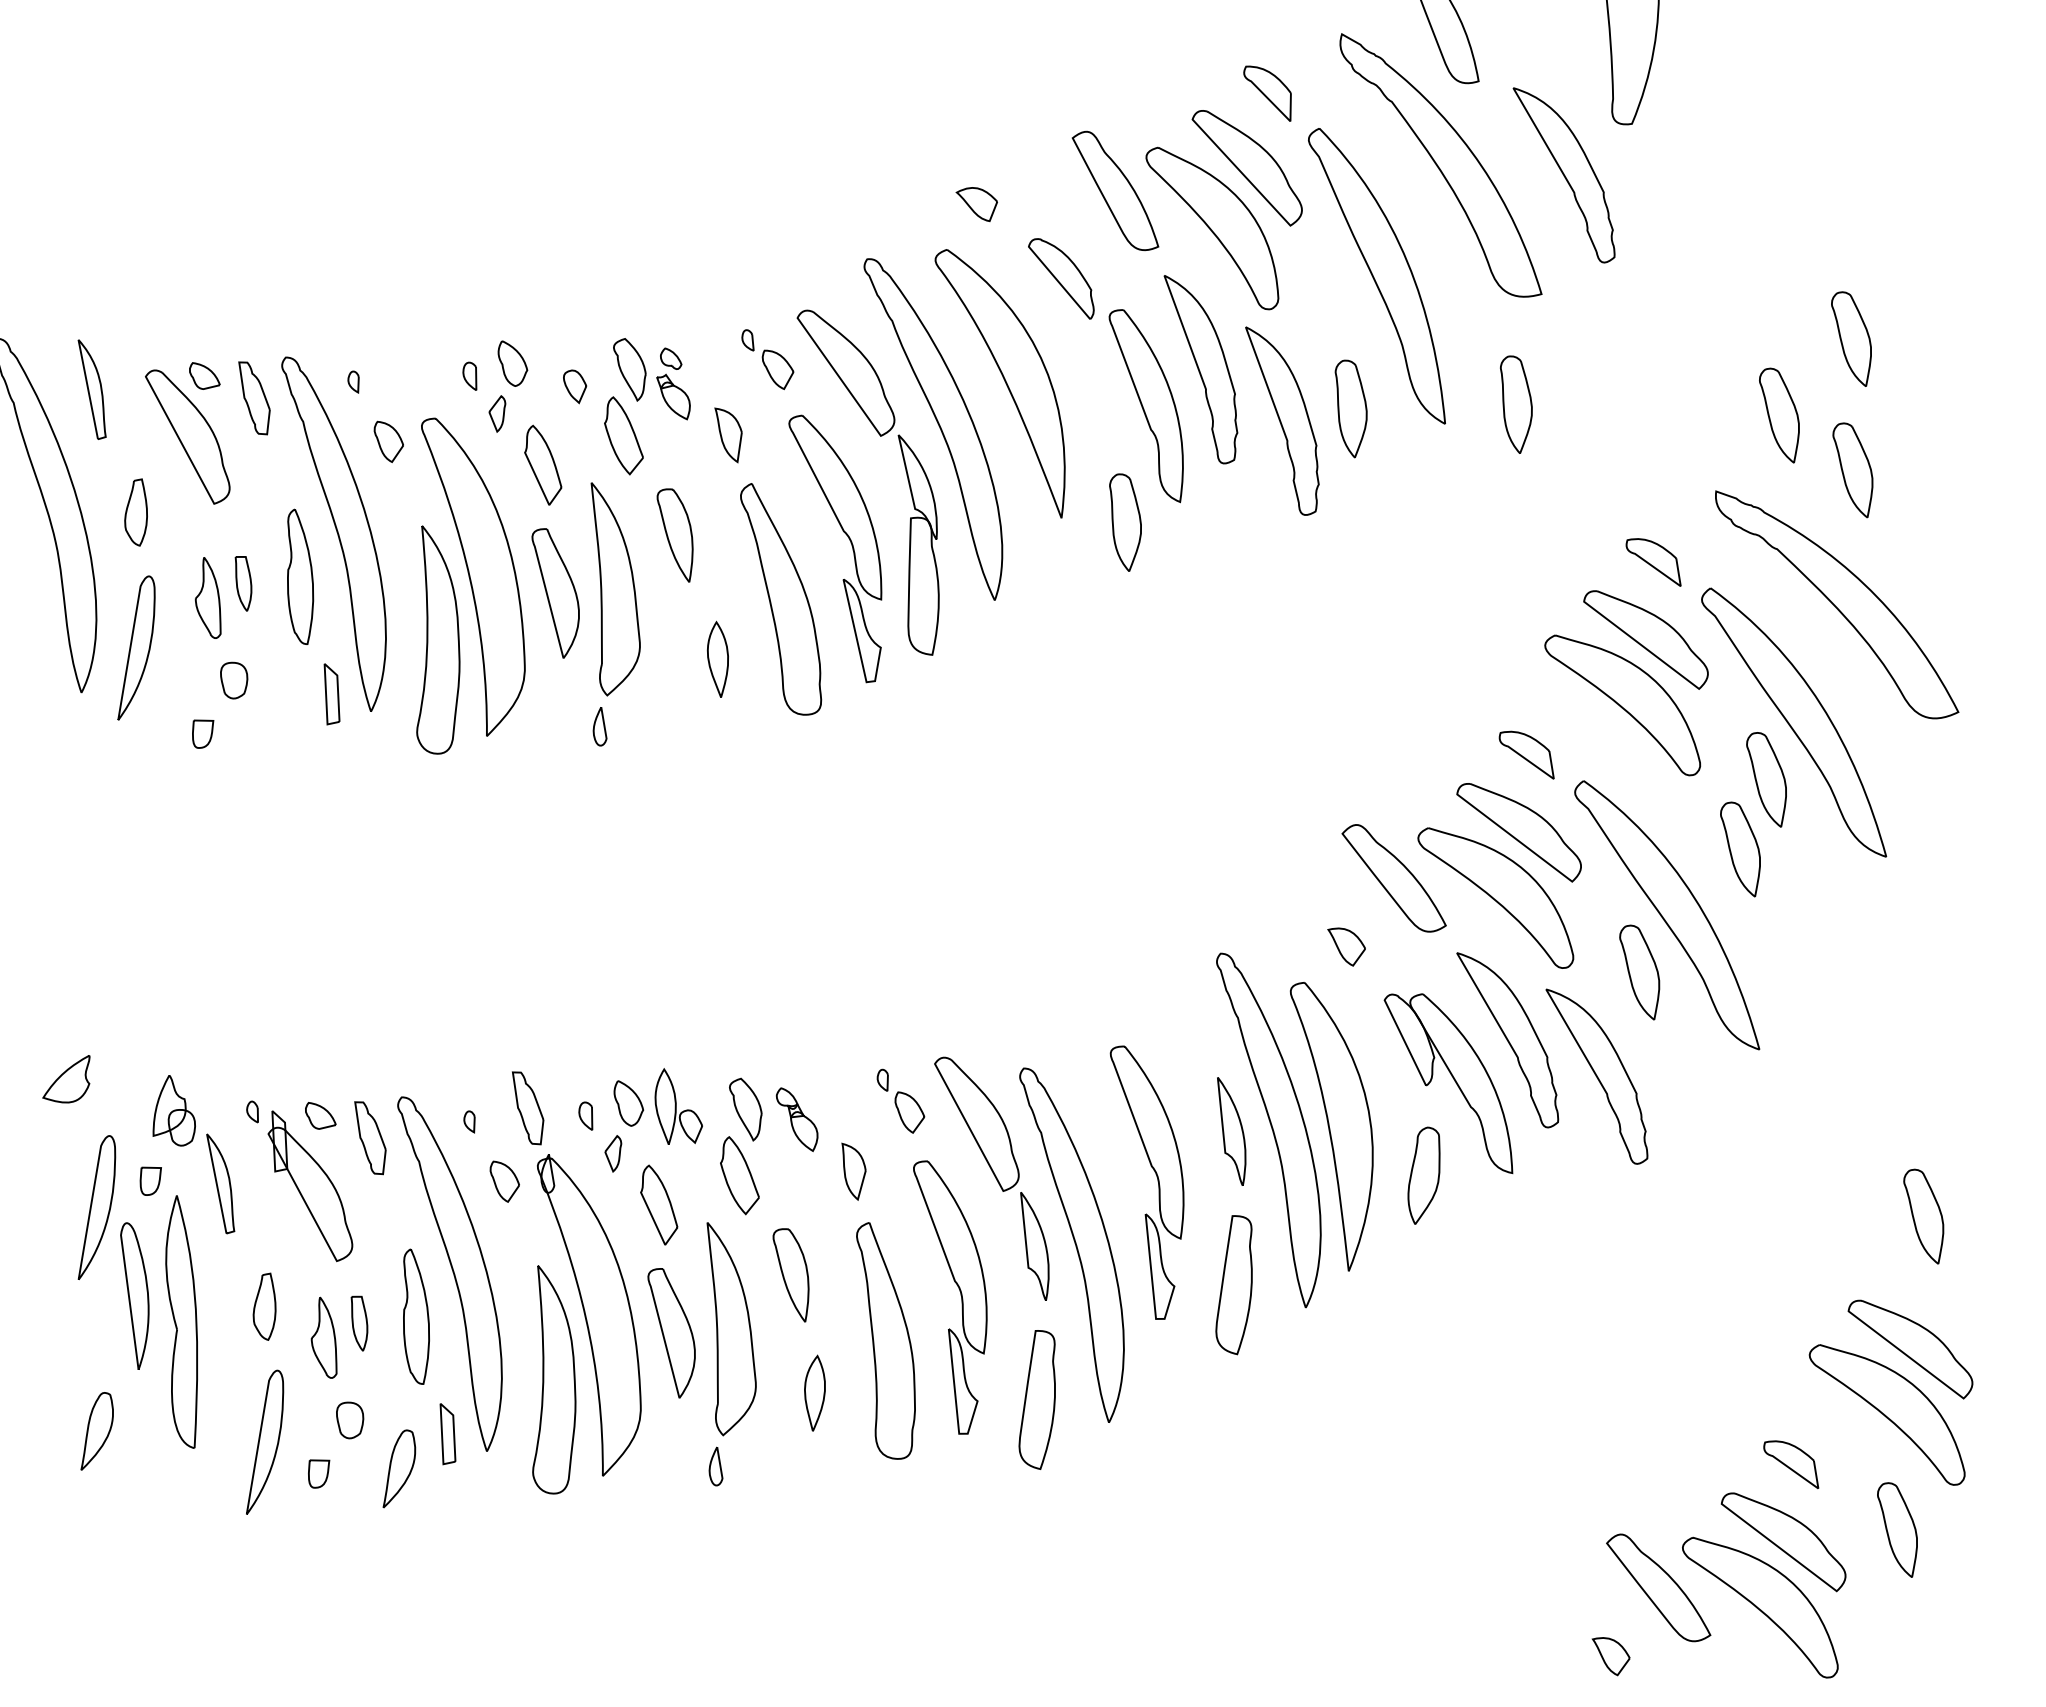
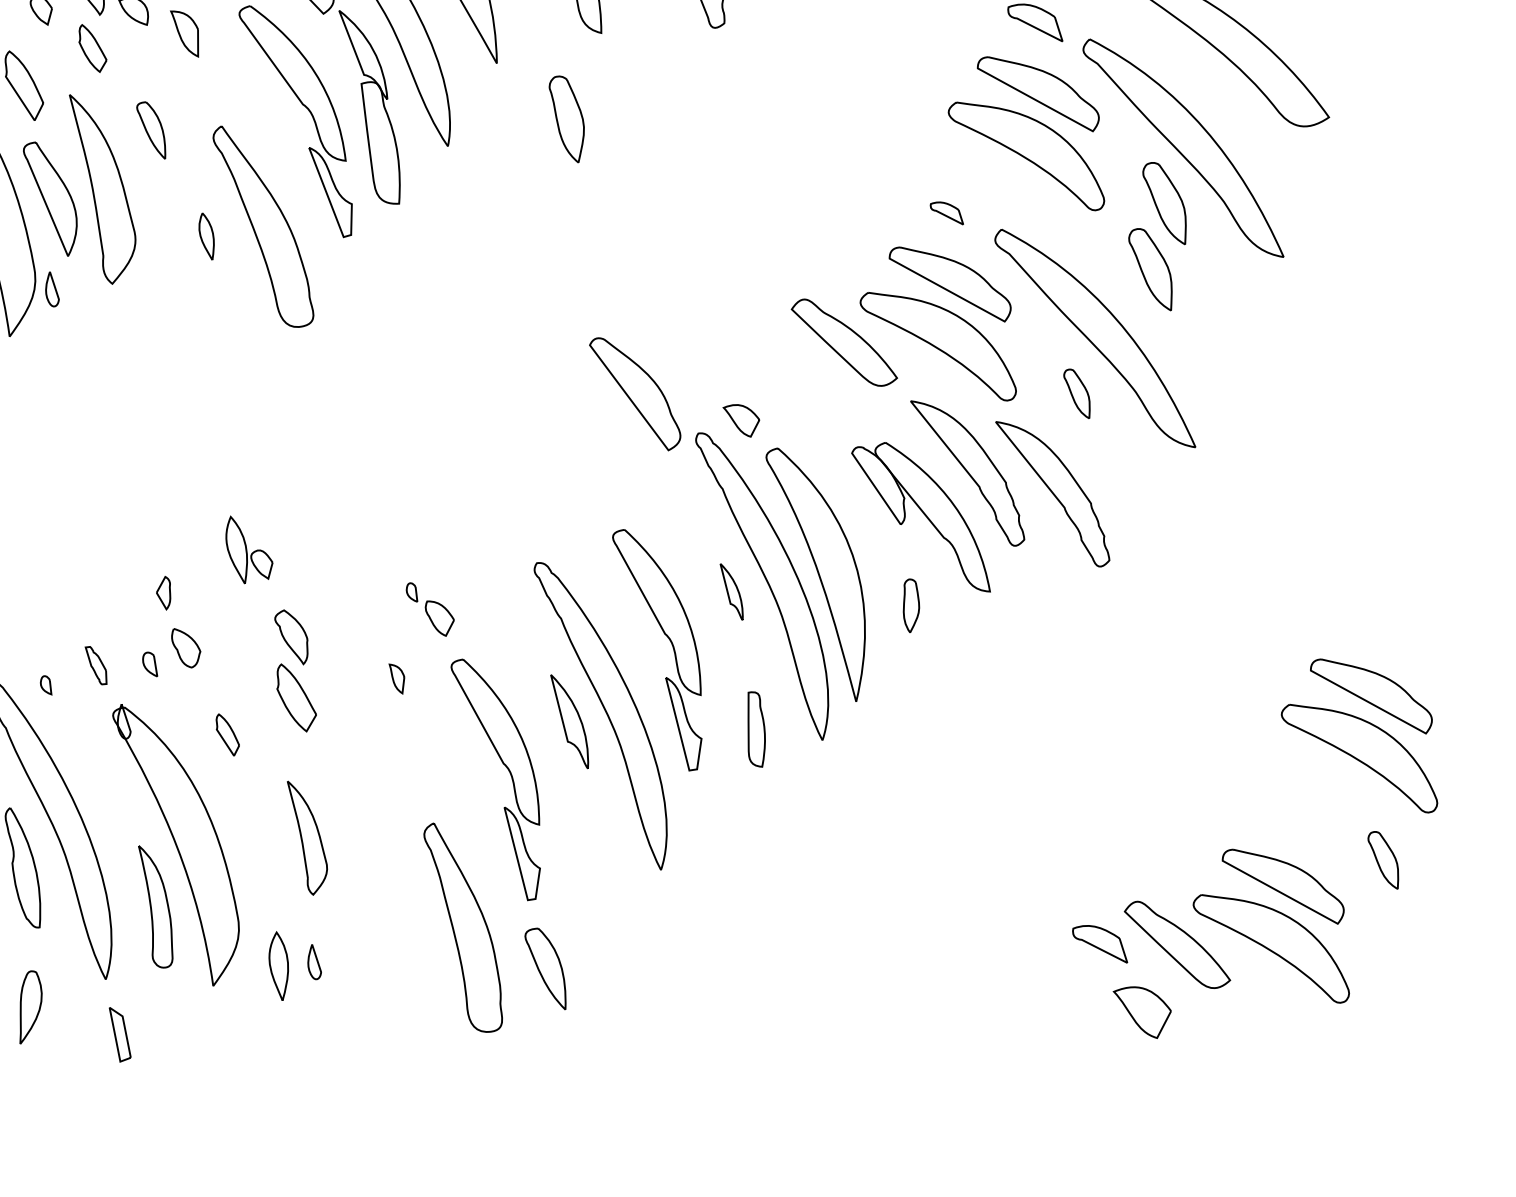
part: (623, 435) -> (92, 48), size x0.7
part: (1125, 522) -> (568, 119), moved
part: (674, 535) -> (151, 131), size x0.7
part: (781, 599) -> (263, 226), moved
part: (717, 658) -> (206, 235), size x0.7
part: (599, 726) -> (50, 289), moved
part: (1526, 754) -> (946, 213), size x0.6
part: (1346, 946) -> (742, 420), moved
part: (1639, 972) -> (1077, 394), size x0.6
part: (678, 1106) -> (248, 548), moved
part: (528, 1108) -> (97, 665), size x0.6
part: (796, 1119) -> (339, 639), removed
part: (976, 1123) -> (635, 393), moved
part: (1231, 1131) -> (732, 591), size x0.6
part: (613, 1153) -> (164, 593), moved
part: (853, 1171) -> (397, 678), size x0.6
part: (1423, 1175) -> (910, 605), size x0.6
part: (504, 1181) -> (85, 734), removed
part: (659, 1204) -> (227, 734), size x0.6
part: (1923, 1216) -> (1365, 575), removed
part: (790, 1275) -> (545, 969), moved
part: (1233, 1285) -> (754, 730), size x0.6
part: (731, 1329) -> (309, 837), size x0.6
part: (671, 1333) -> (255, 848), removed
part: (885, 1340) -> (464, 926), moved
part: (554, 1379) -> (156, 905), size x0.6
part: (814, 1392) -> (278, 965), moved
part: (1036, 1399) -> (592, 858), removed
part: (447, 1434) -> (120, 1034), moved
part: (1791, 1464) -> (1099, 944), moved
part: (1897, 1529) -> (1384, 860), size x0.7
part: (1610, 1656) -> (1143, 1012), size x1.6

